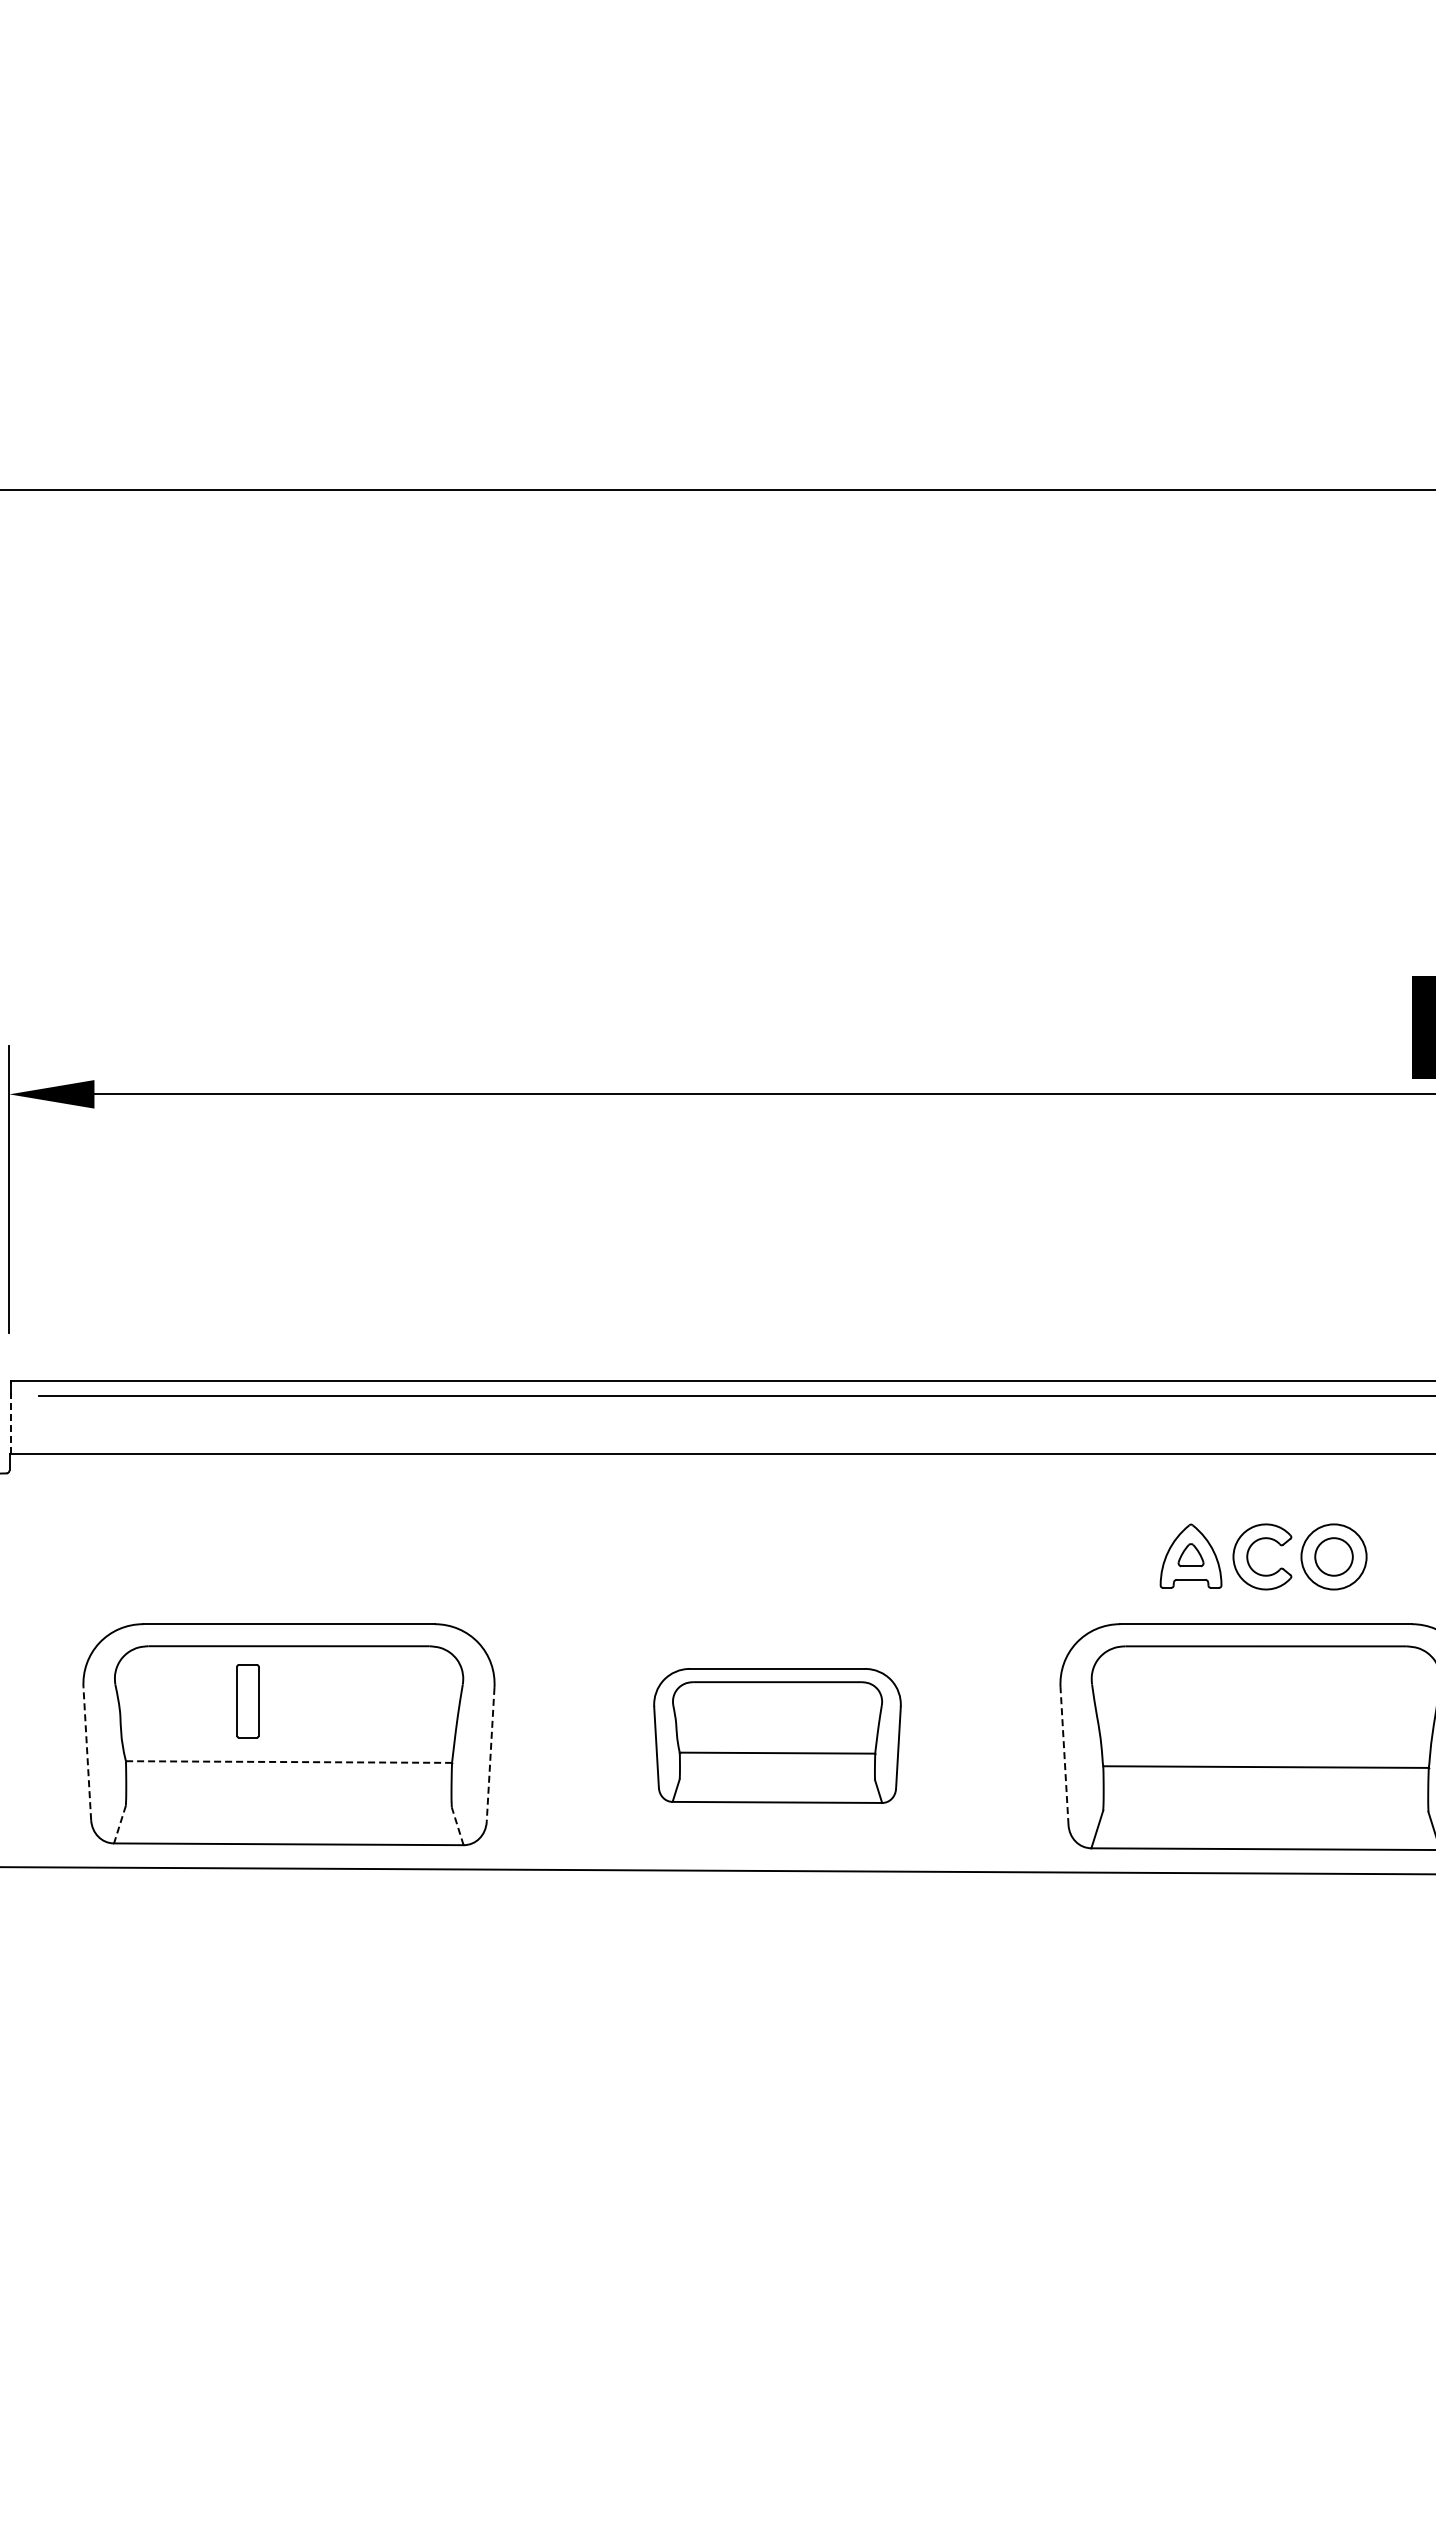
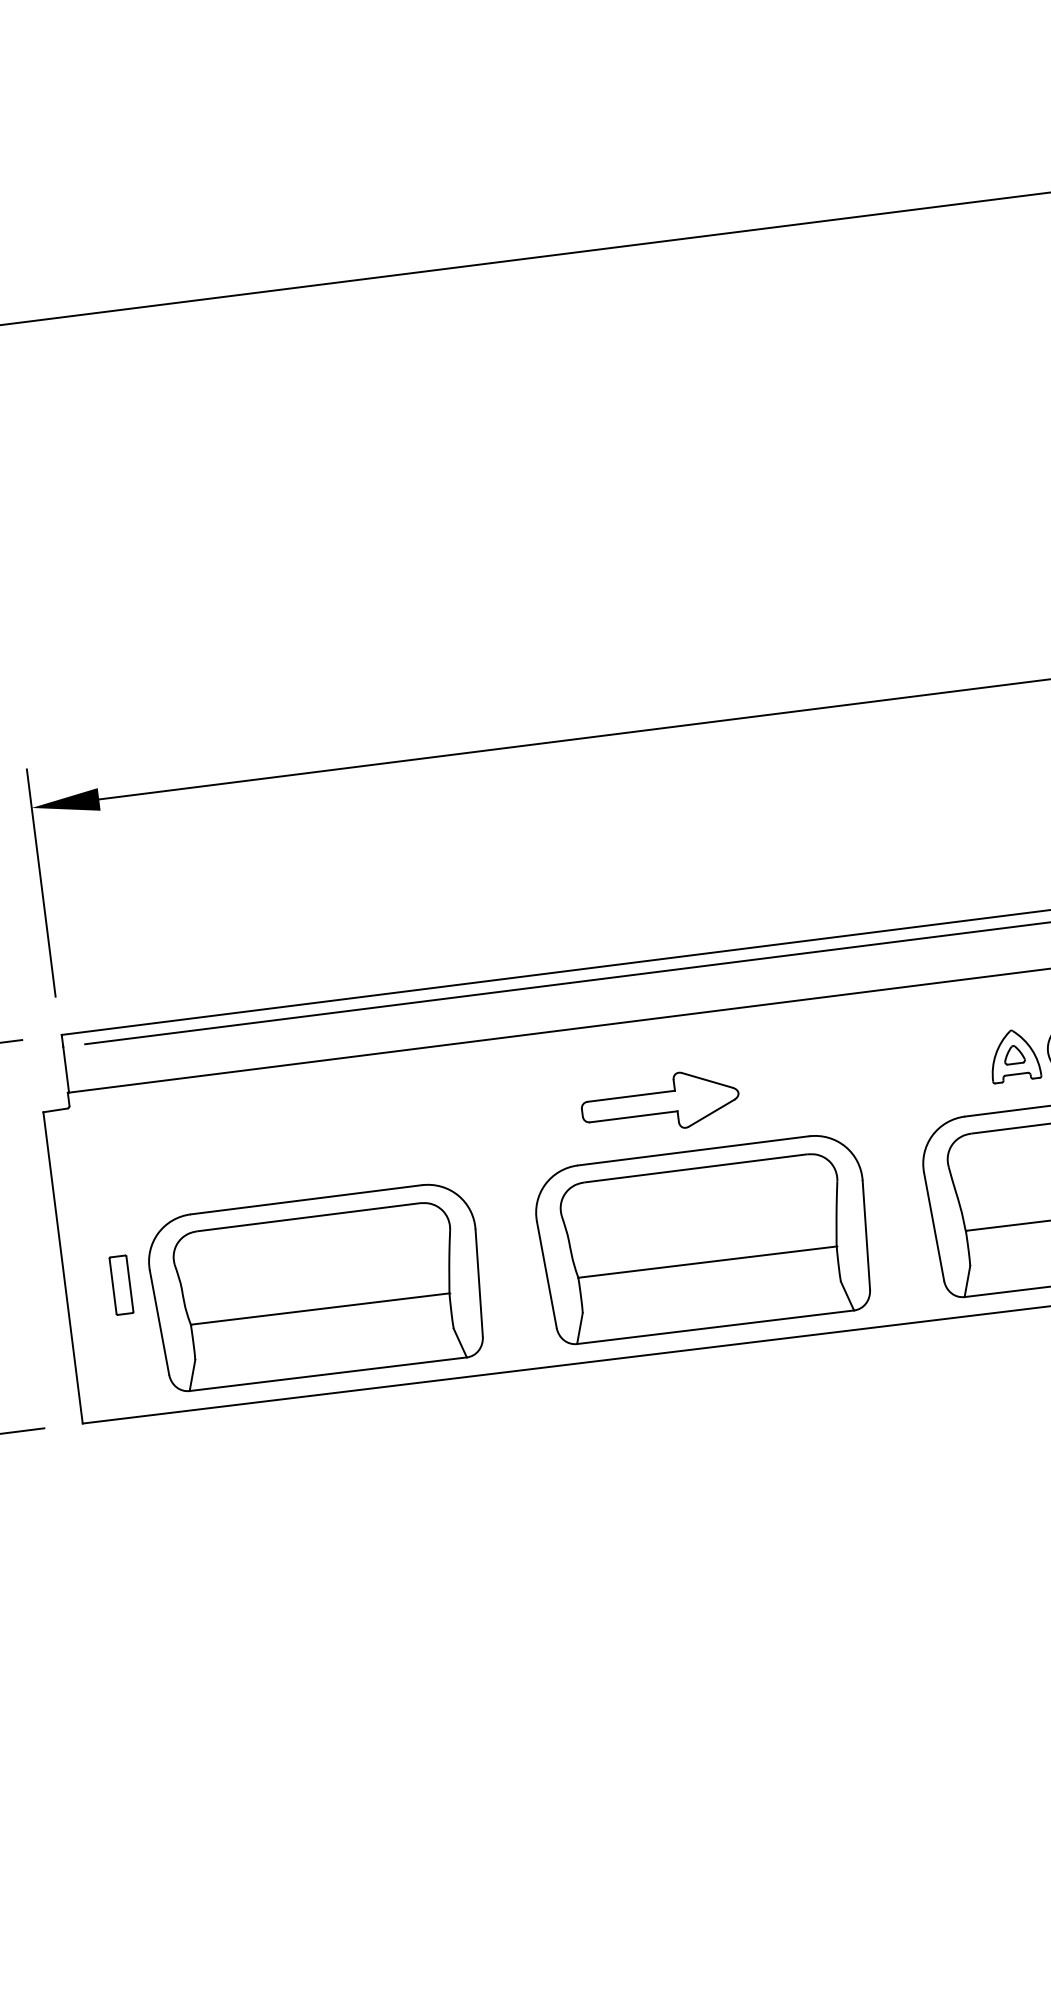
line: (11, 1424) -> (66, 1069), dashed -> solid
part: (743, 1559) -> (660, 1103), added
part: (247, 1701) -> (121, 1285), moved
part: (777, 1735) -> (704, 1239), size x1.67
line: (87, 1753) -> (159, 1322), dashed -> solid
line: (490, 1755) -> (479, 1283), dashed -> solid
line: (1064, 1756) -> (934, 1227), dashed -> solid
line: (288, 1762) -> (319, 1309), dashed -> solid
line: (119, 1824) -> (192, 1375), dashed -> solid
line: (457, 1826) -> (460, 1343), dashed -> solid

